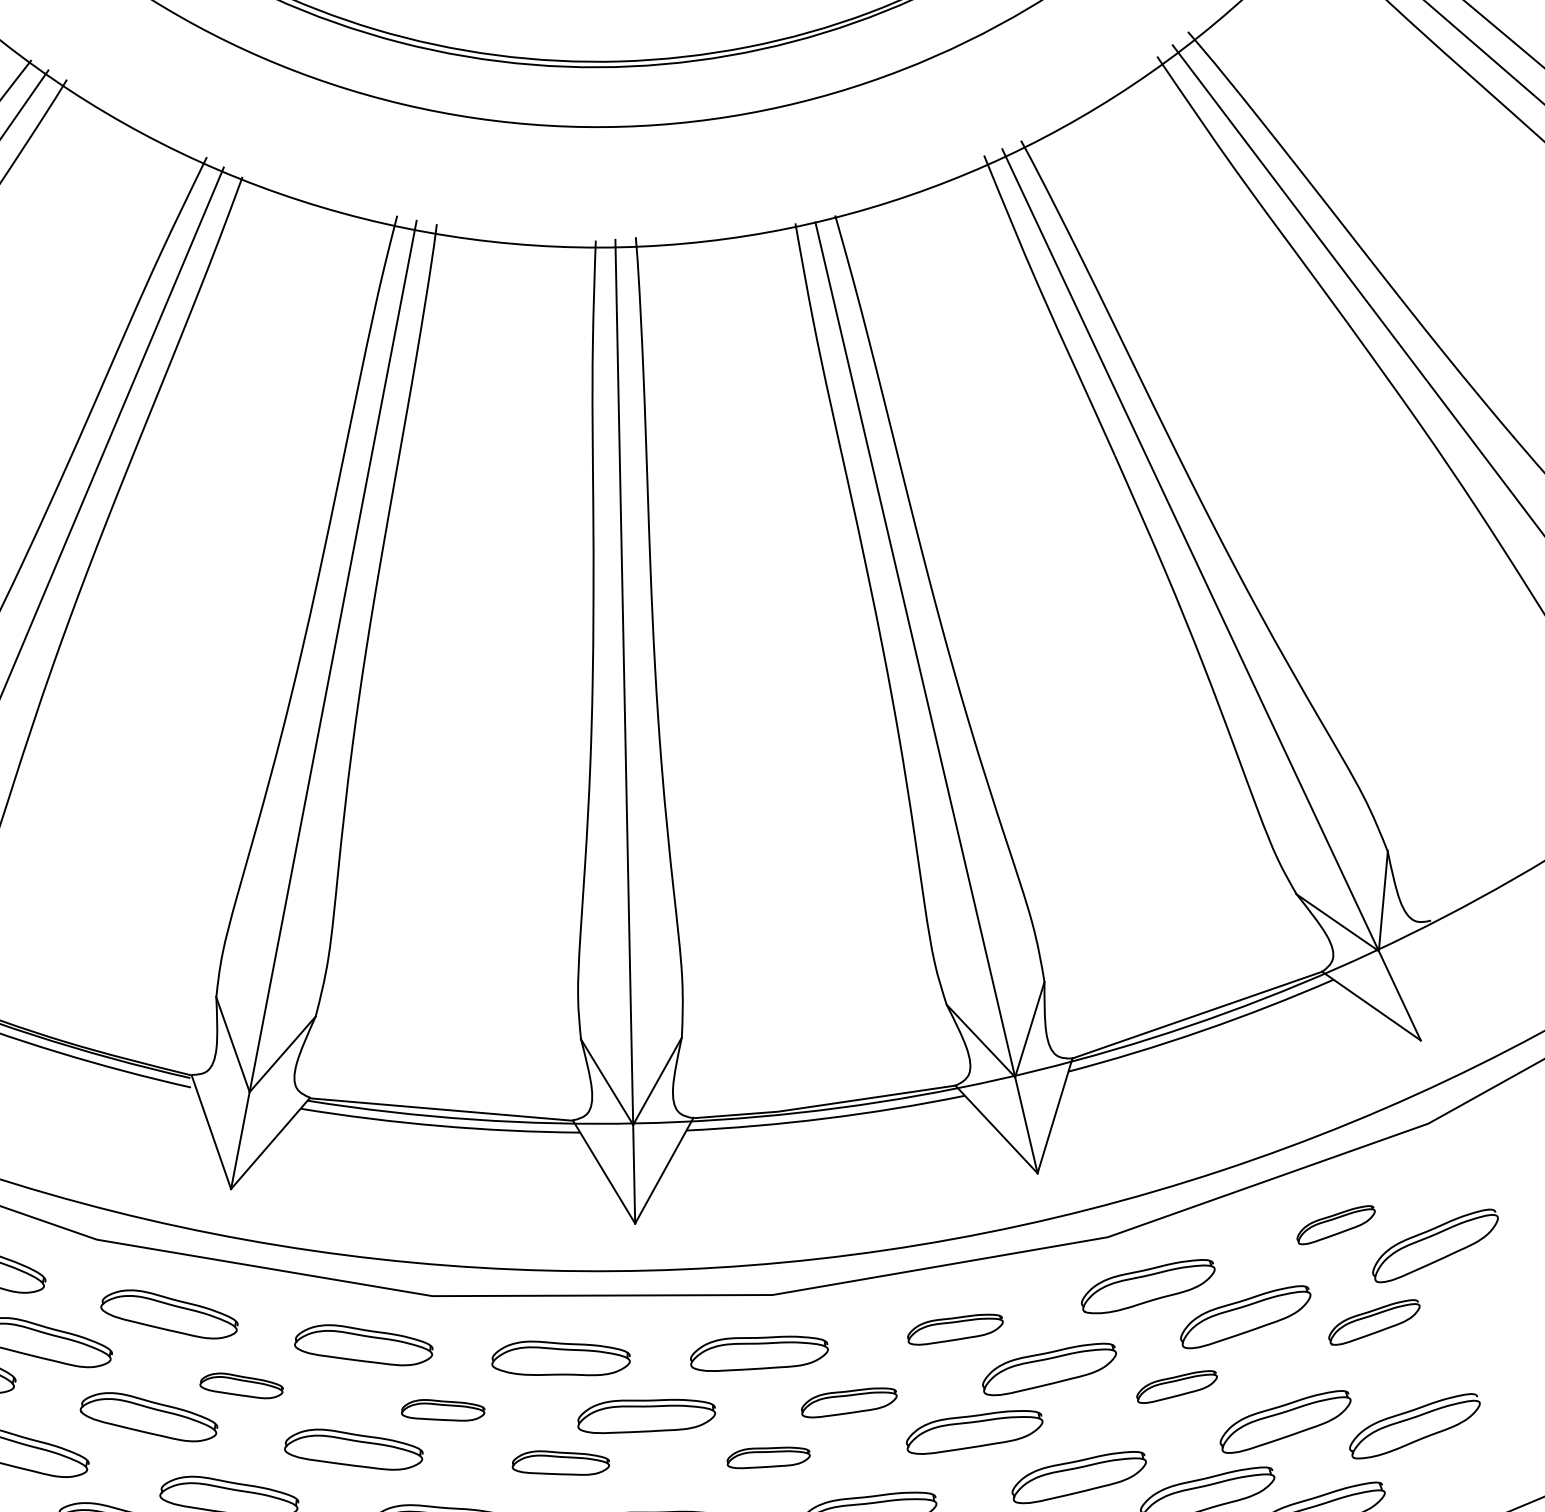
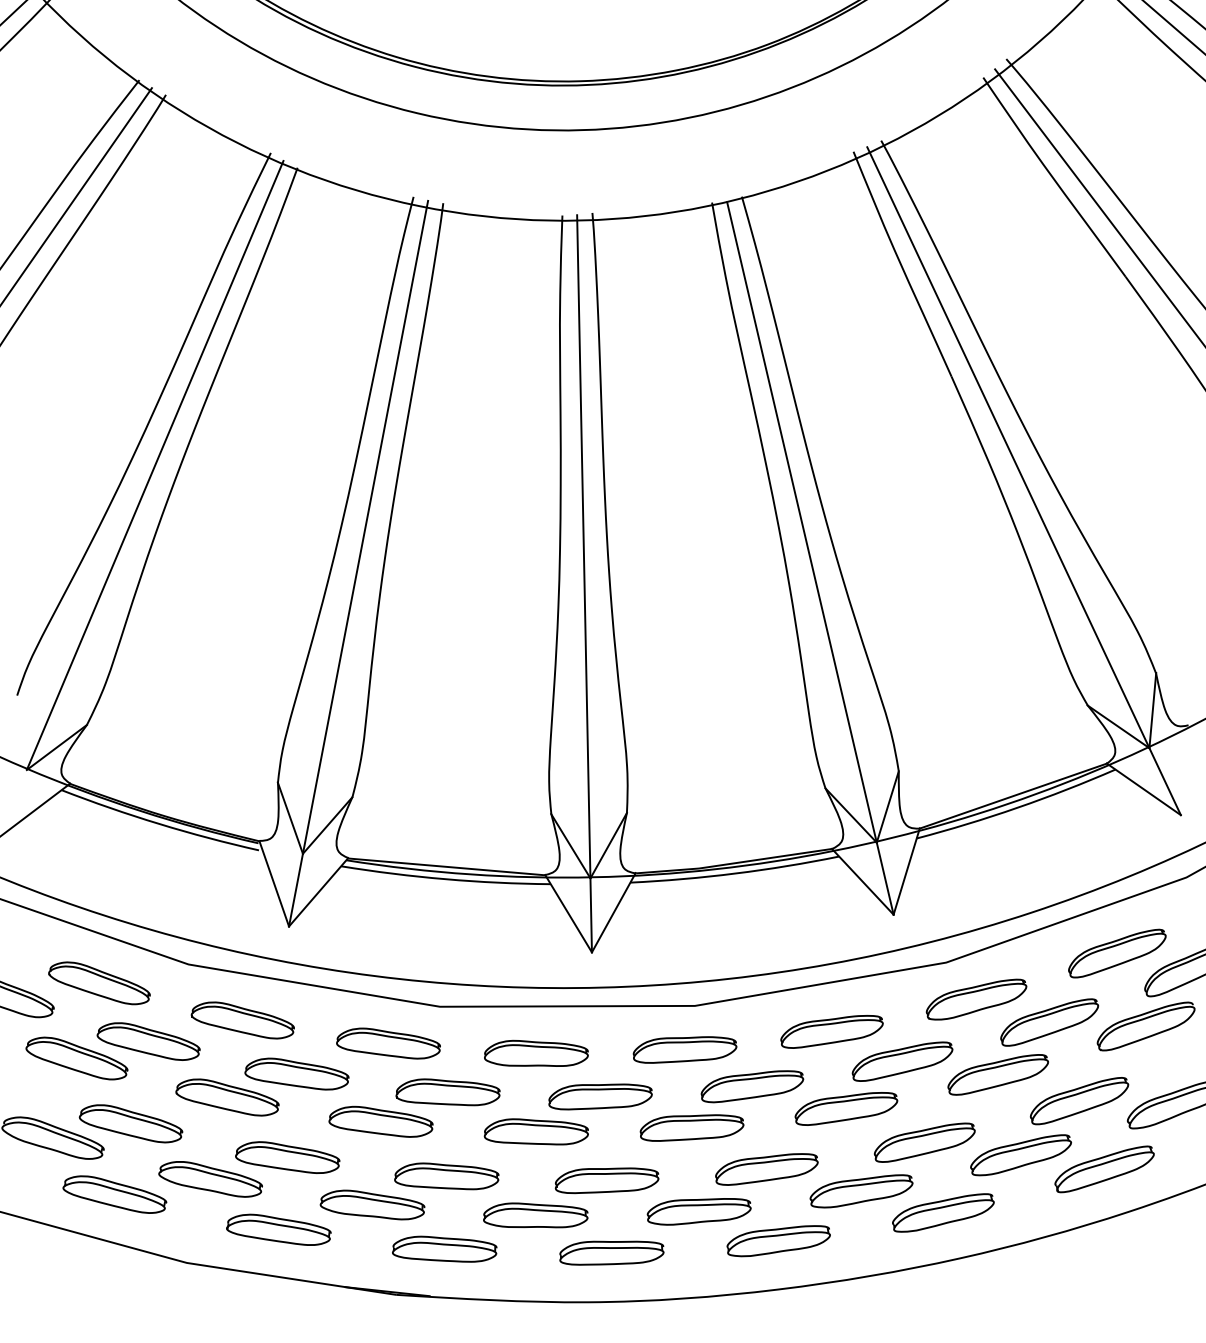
part: (1336, 1225) -> (1117, 953), size x1.67
part: (1373, 1322) -> (1145, 1026), size x1.43
part: (954, 1329) -> (831, 1031), size x1.43
part: (241, 1385) -> (296, 1073), size x1.67
part: (1176, 1386) -> (997, 1074), size x1.67
part: (849, 1402) -> (752, 1086), size x1.43
part: (442, 1410) -> (447, 1092), size x1.67
part: (767, 1457) -> (691, 1127), size x1.67
part: (559, 1462) -> (535, 1131), size x1.43

